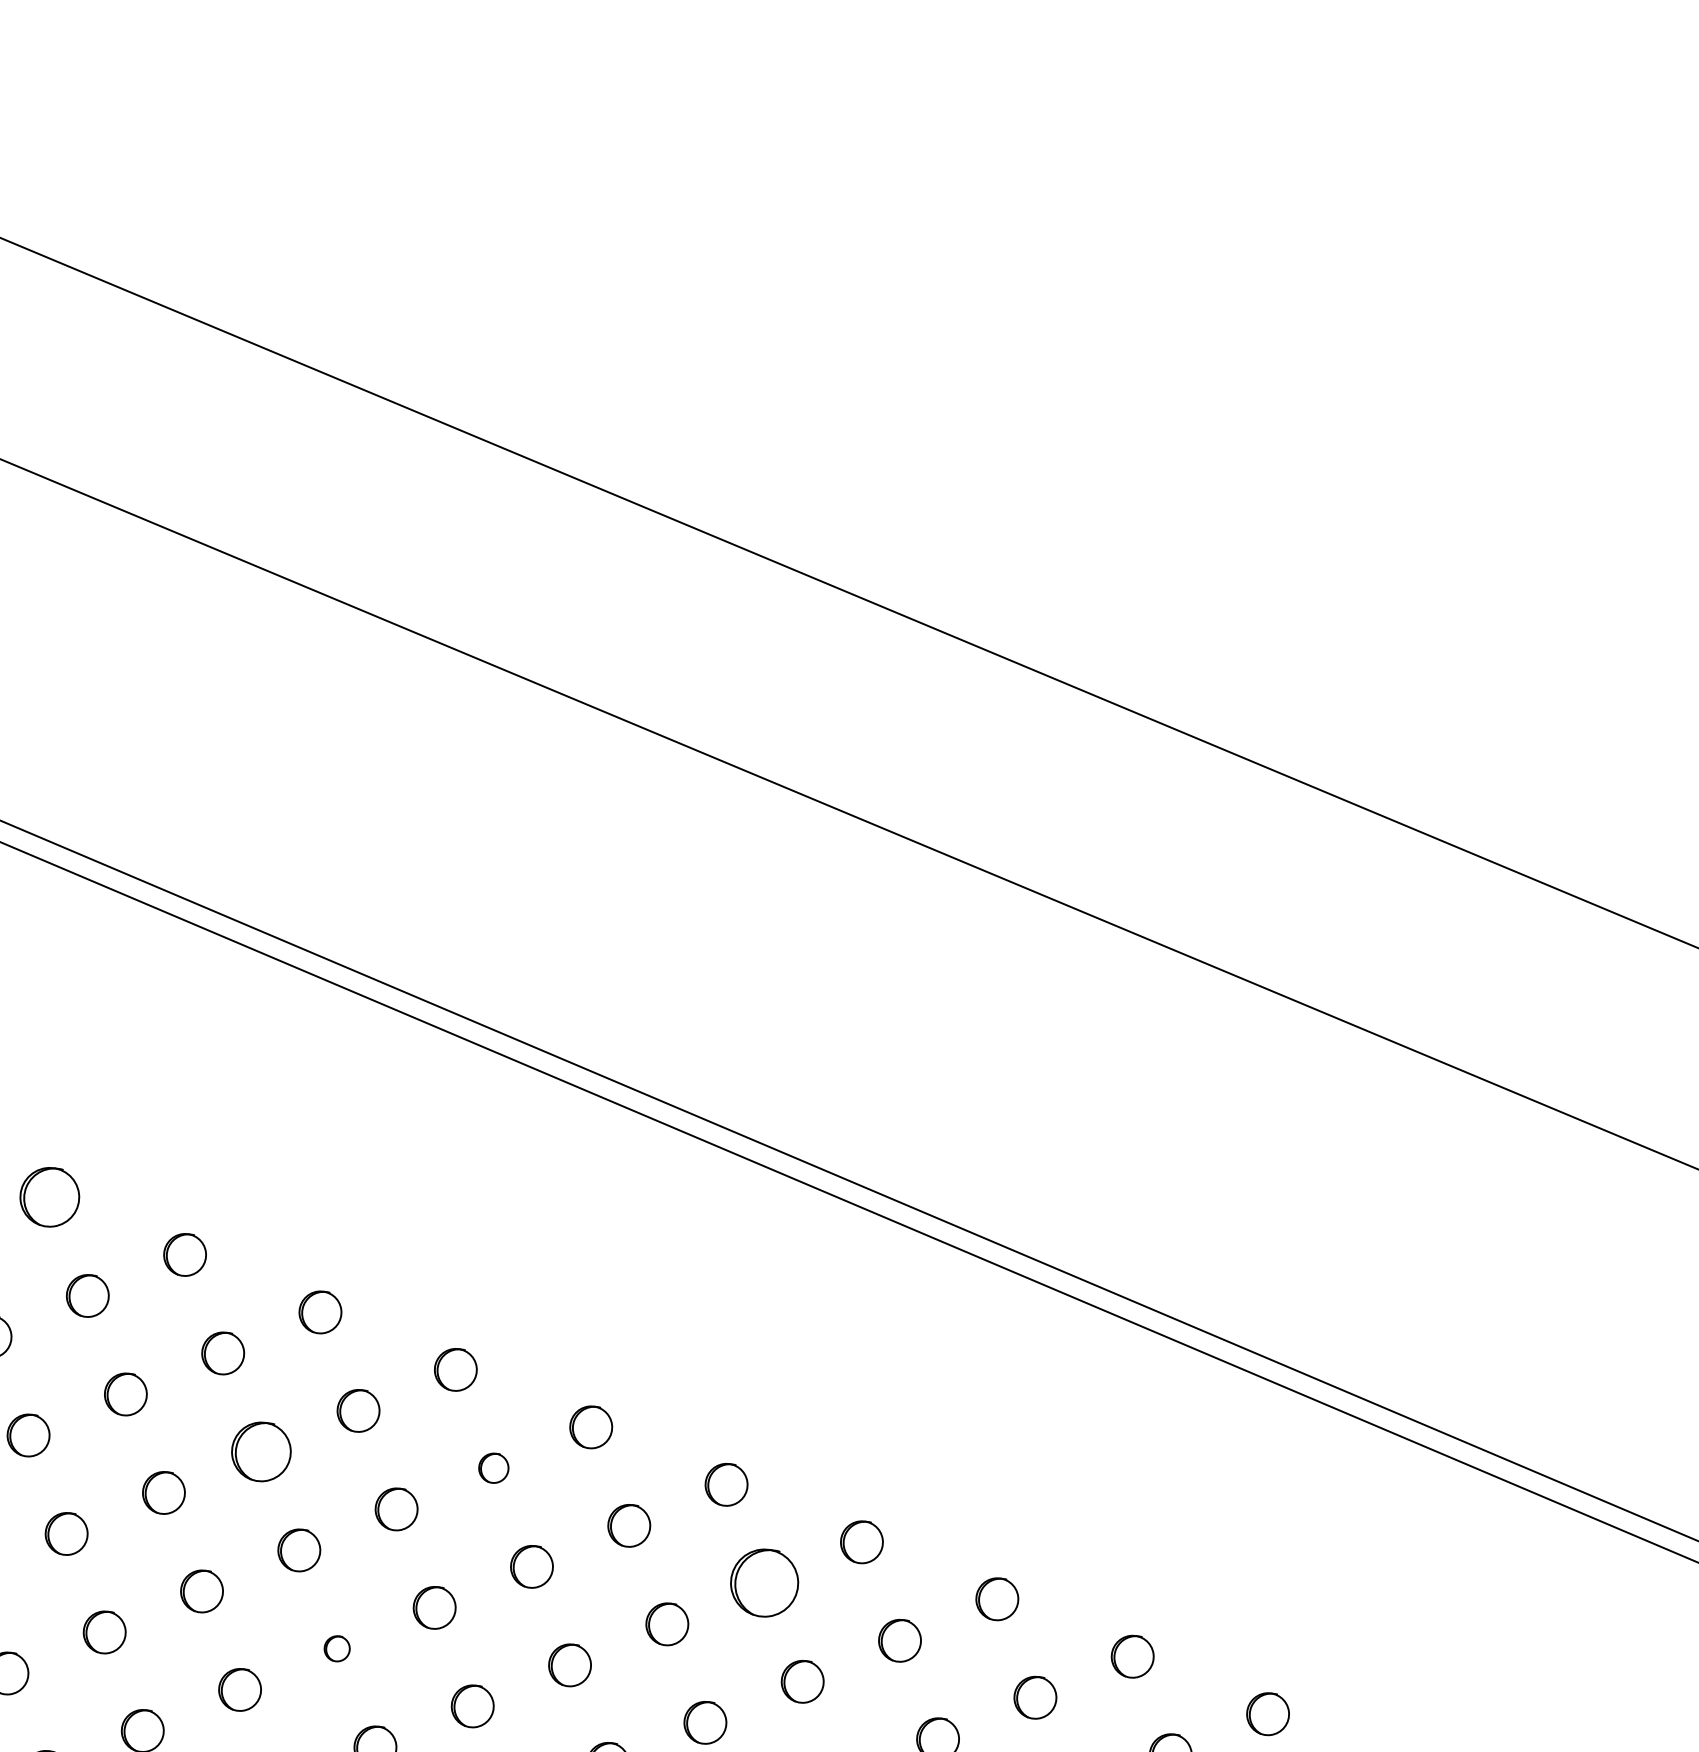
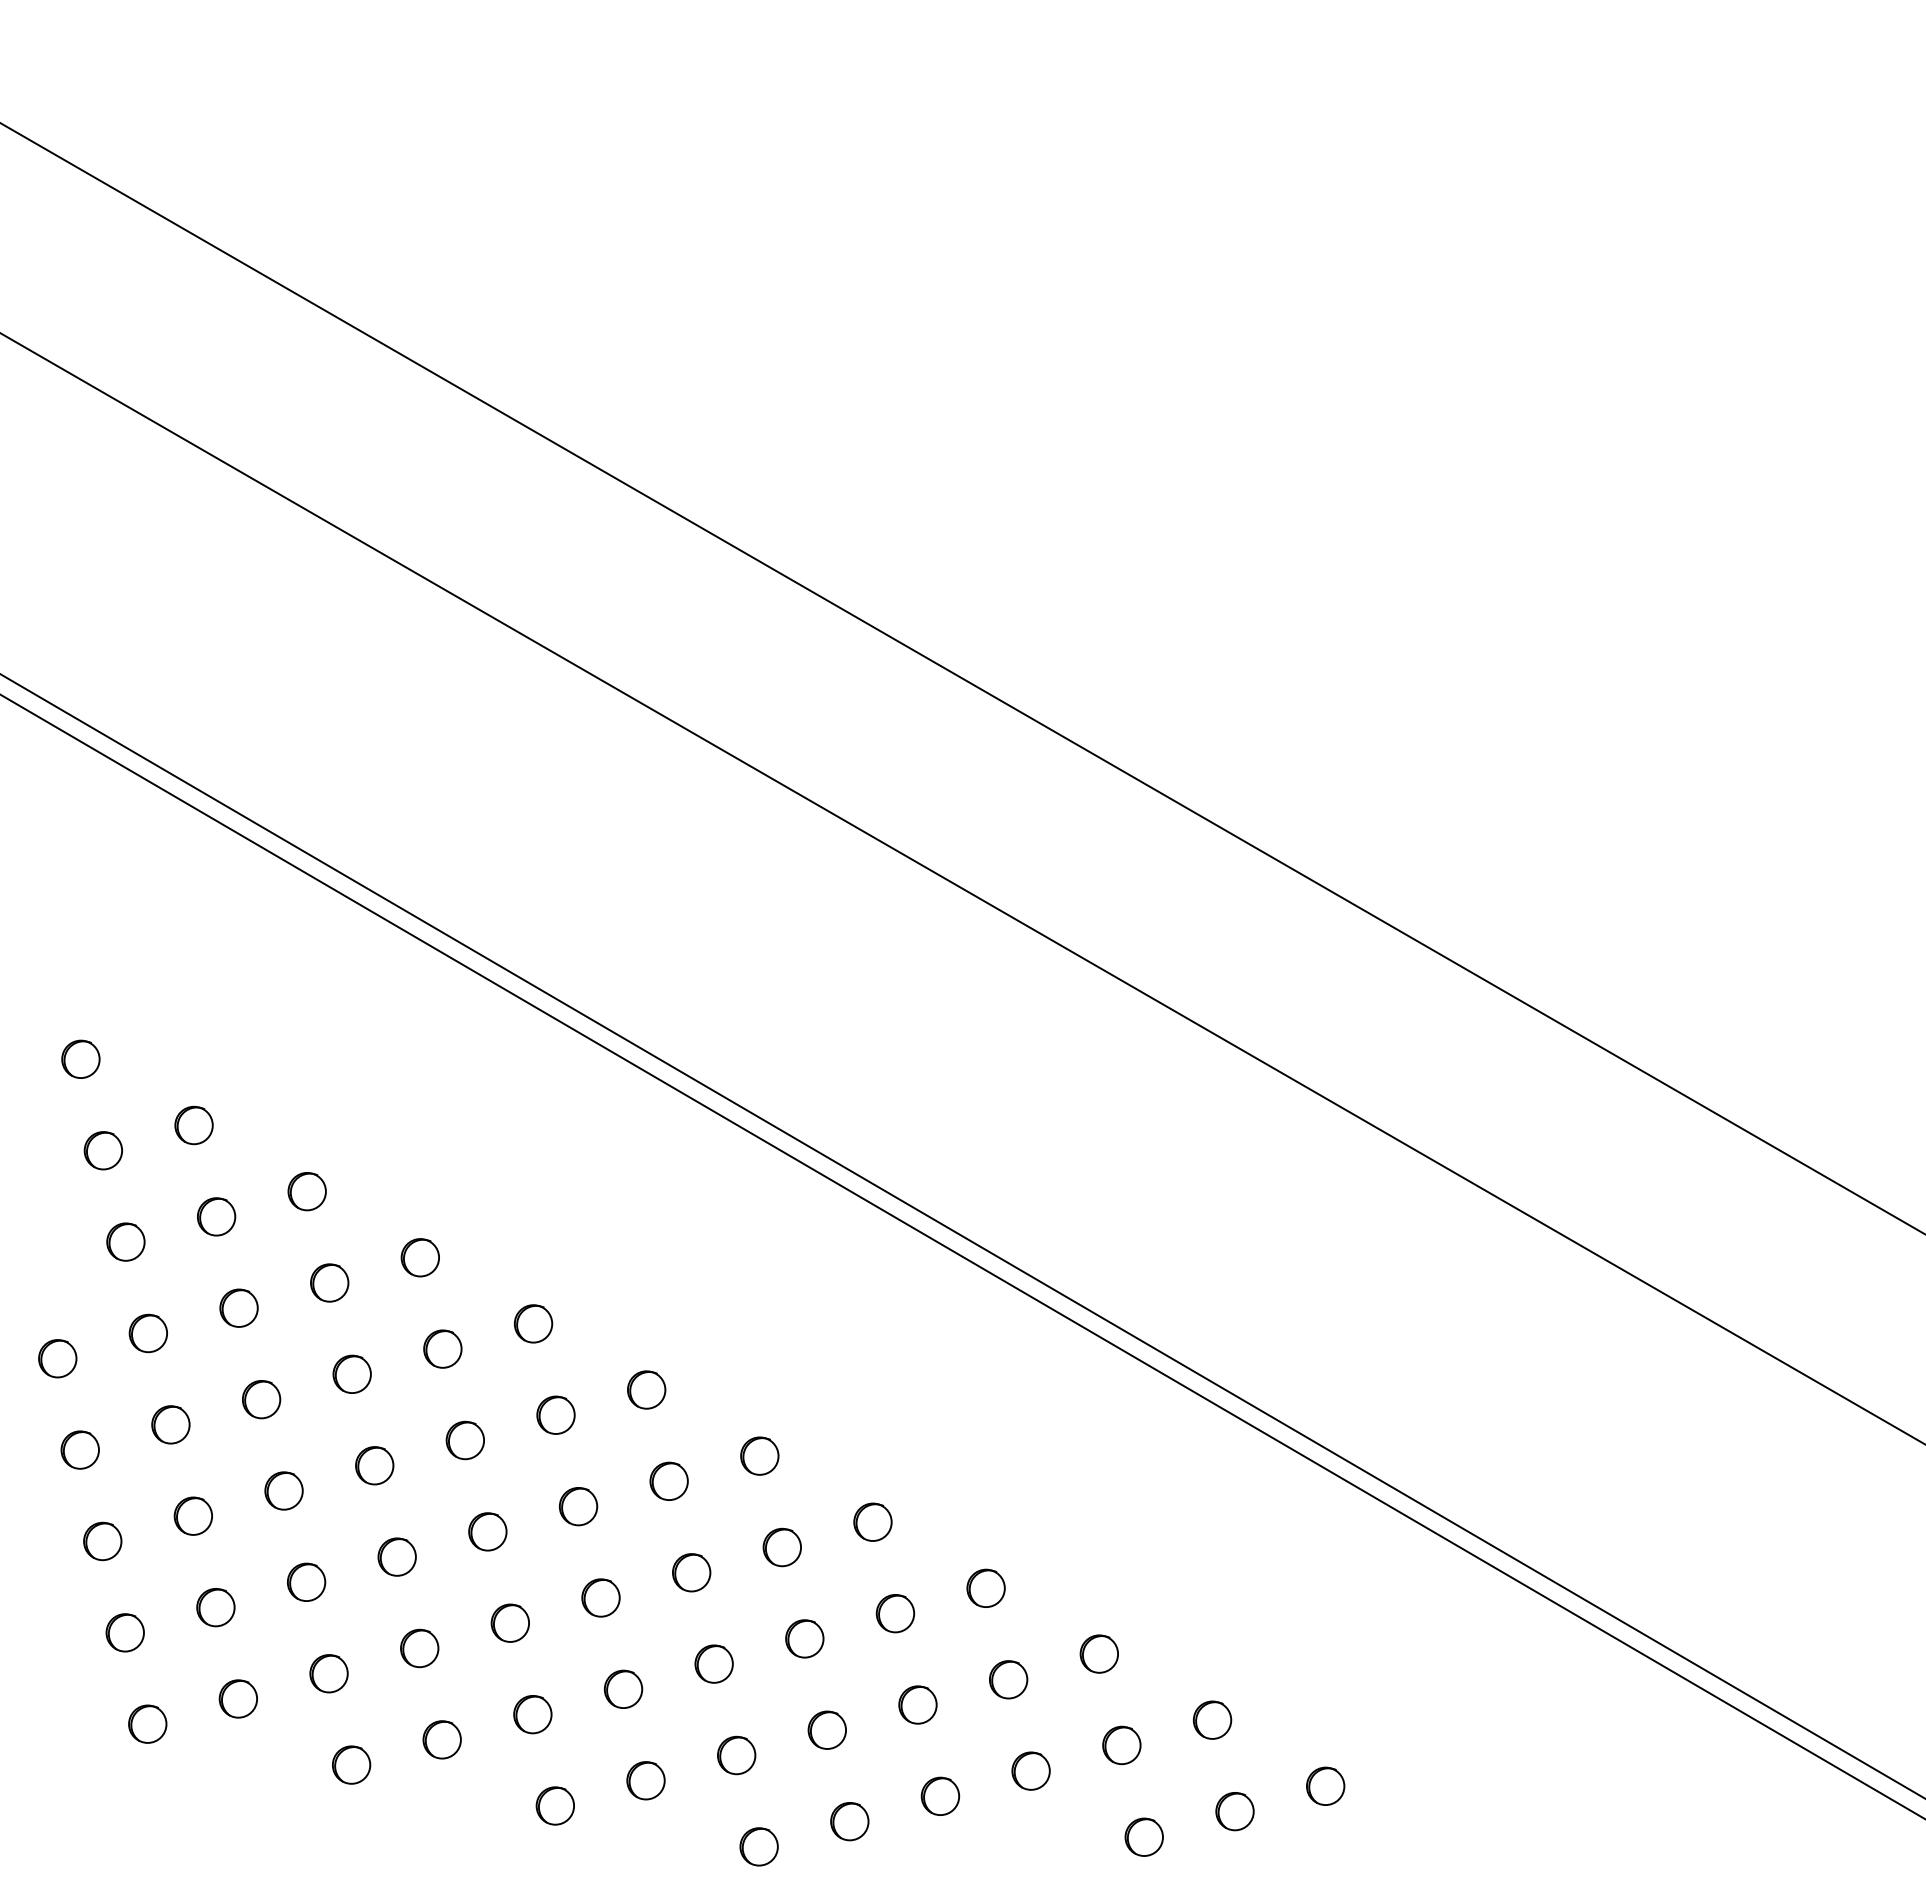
part: (48, 1197) -> (306, 1191), size x0.71
part: (260, 1452) -> (464, 1440), size x0.71
part: (493, 1467) -> (668, 1480), size x1.43
part: (764, 1583) -> (895, 1613), size x0.62
part: (336, 1648) -> (509, 1622), size x1.67

